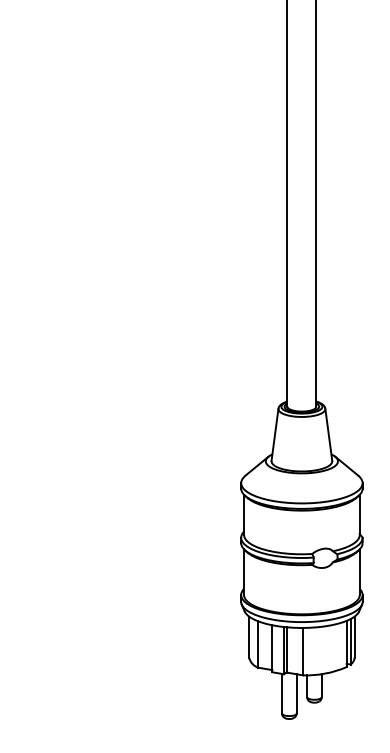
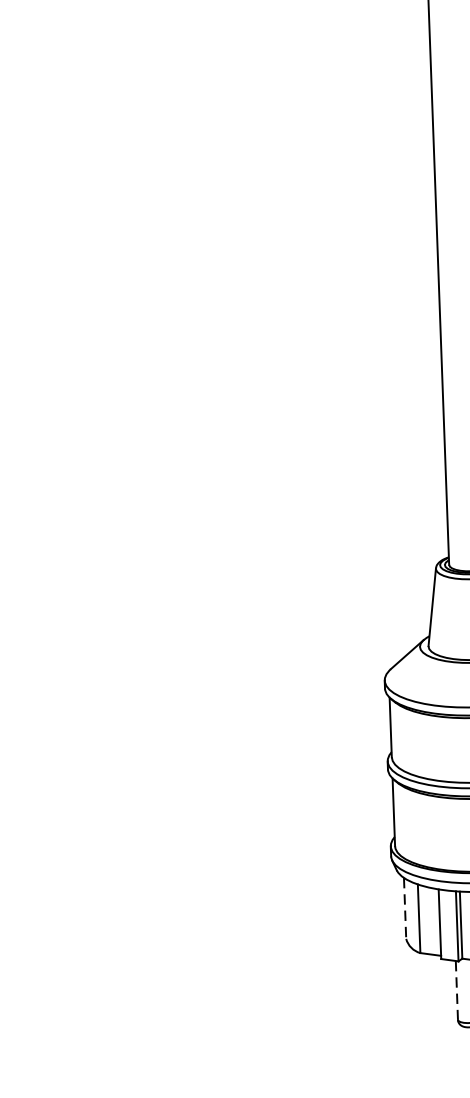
line: (249, 637) -> (405, 908), solid -> dashed
line: (282, 693) -> (457, 989), solid -> dashed

